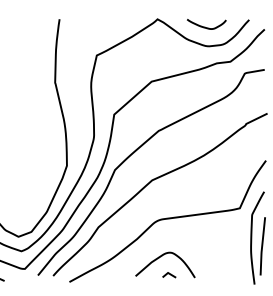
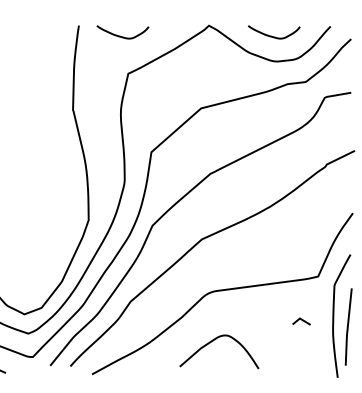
curve: (91, 26) -> (121, 35), added
line: (169, 274) -> (301, 320), moved

